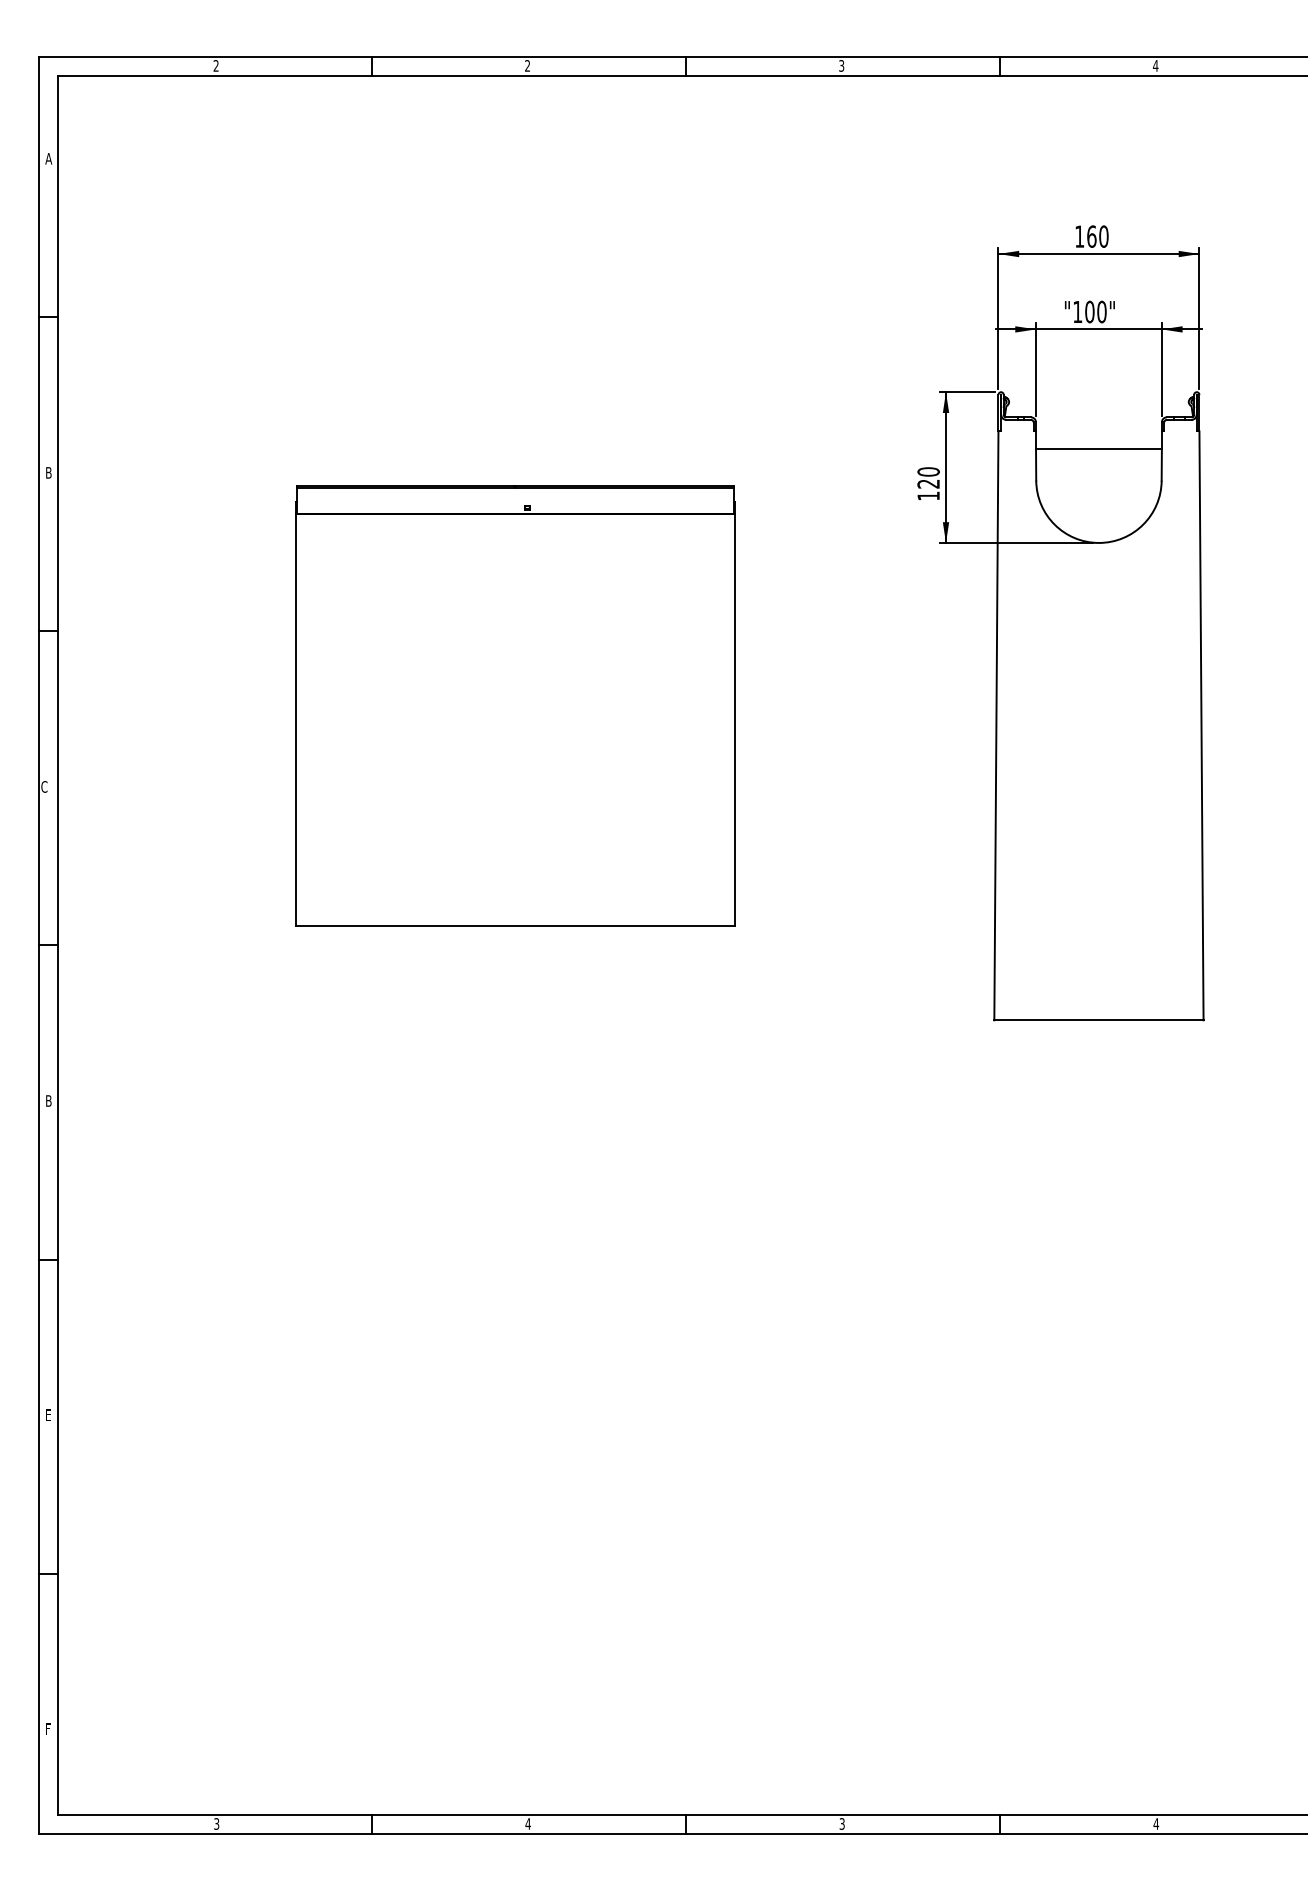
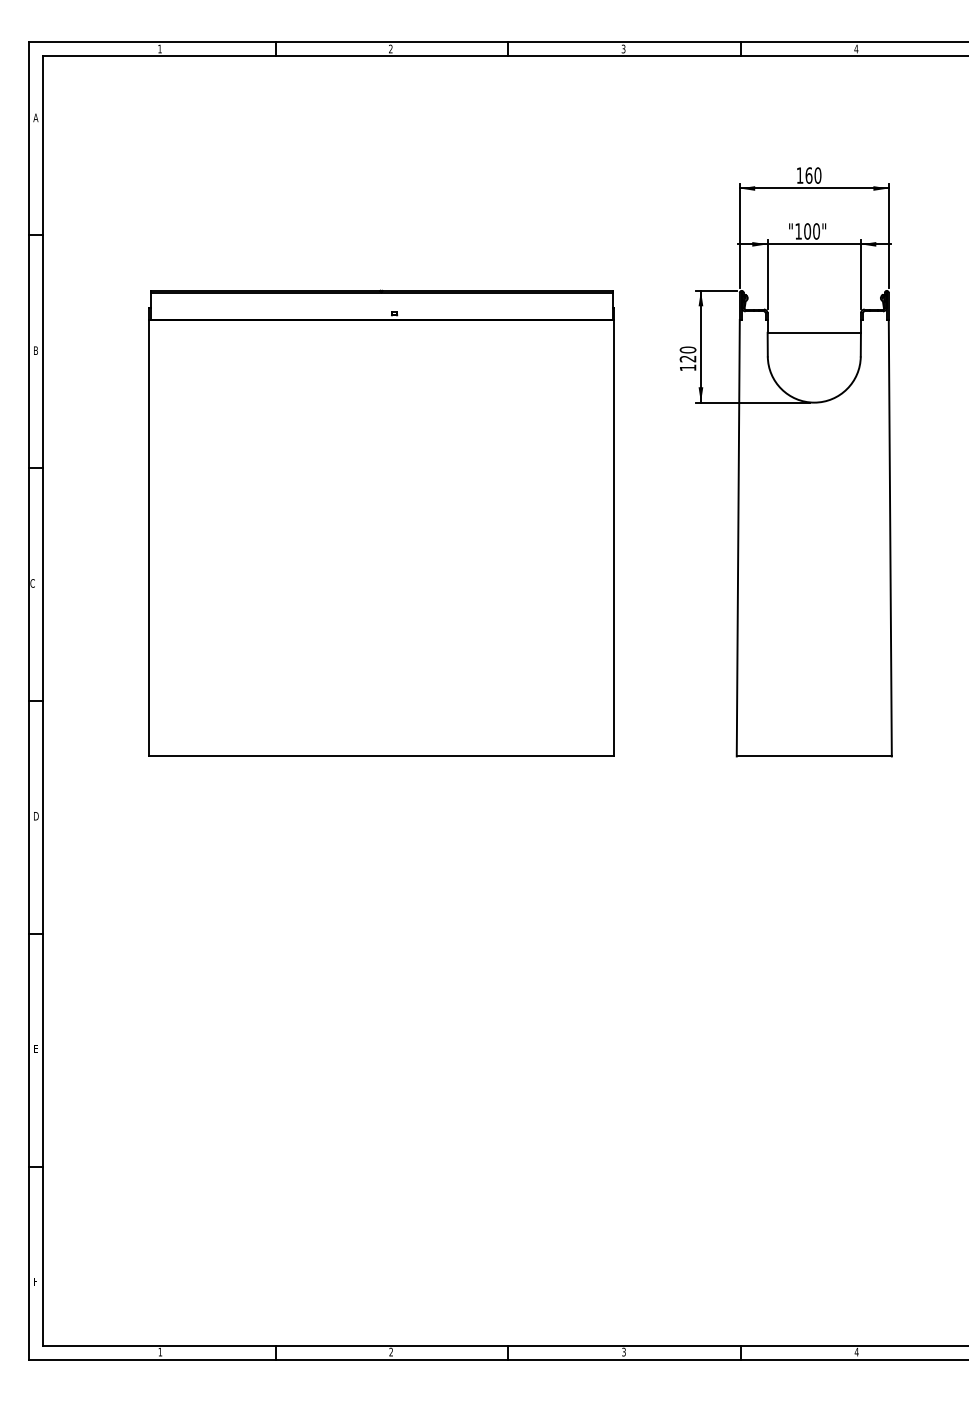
text: (215, 65) -> (159, 48), 2 -> 1
part: (515, 705) -> (381, 523), size x1.43
text: (49, 1100) -> (36, 815), B -> D
text: (216, 1823) -> (160, 1351), 3 -> 1
text: (527, 1823) -> (390, 1351), 4 -> 2

